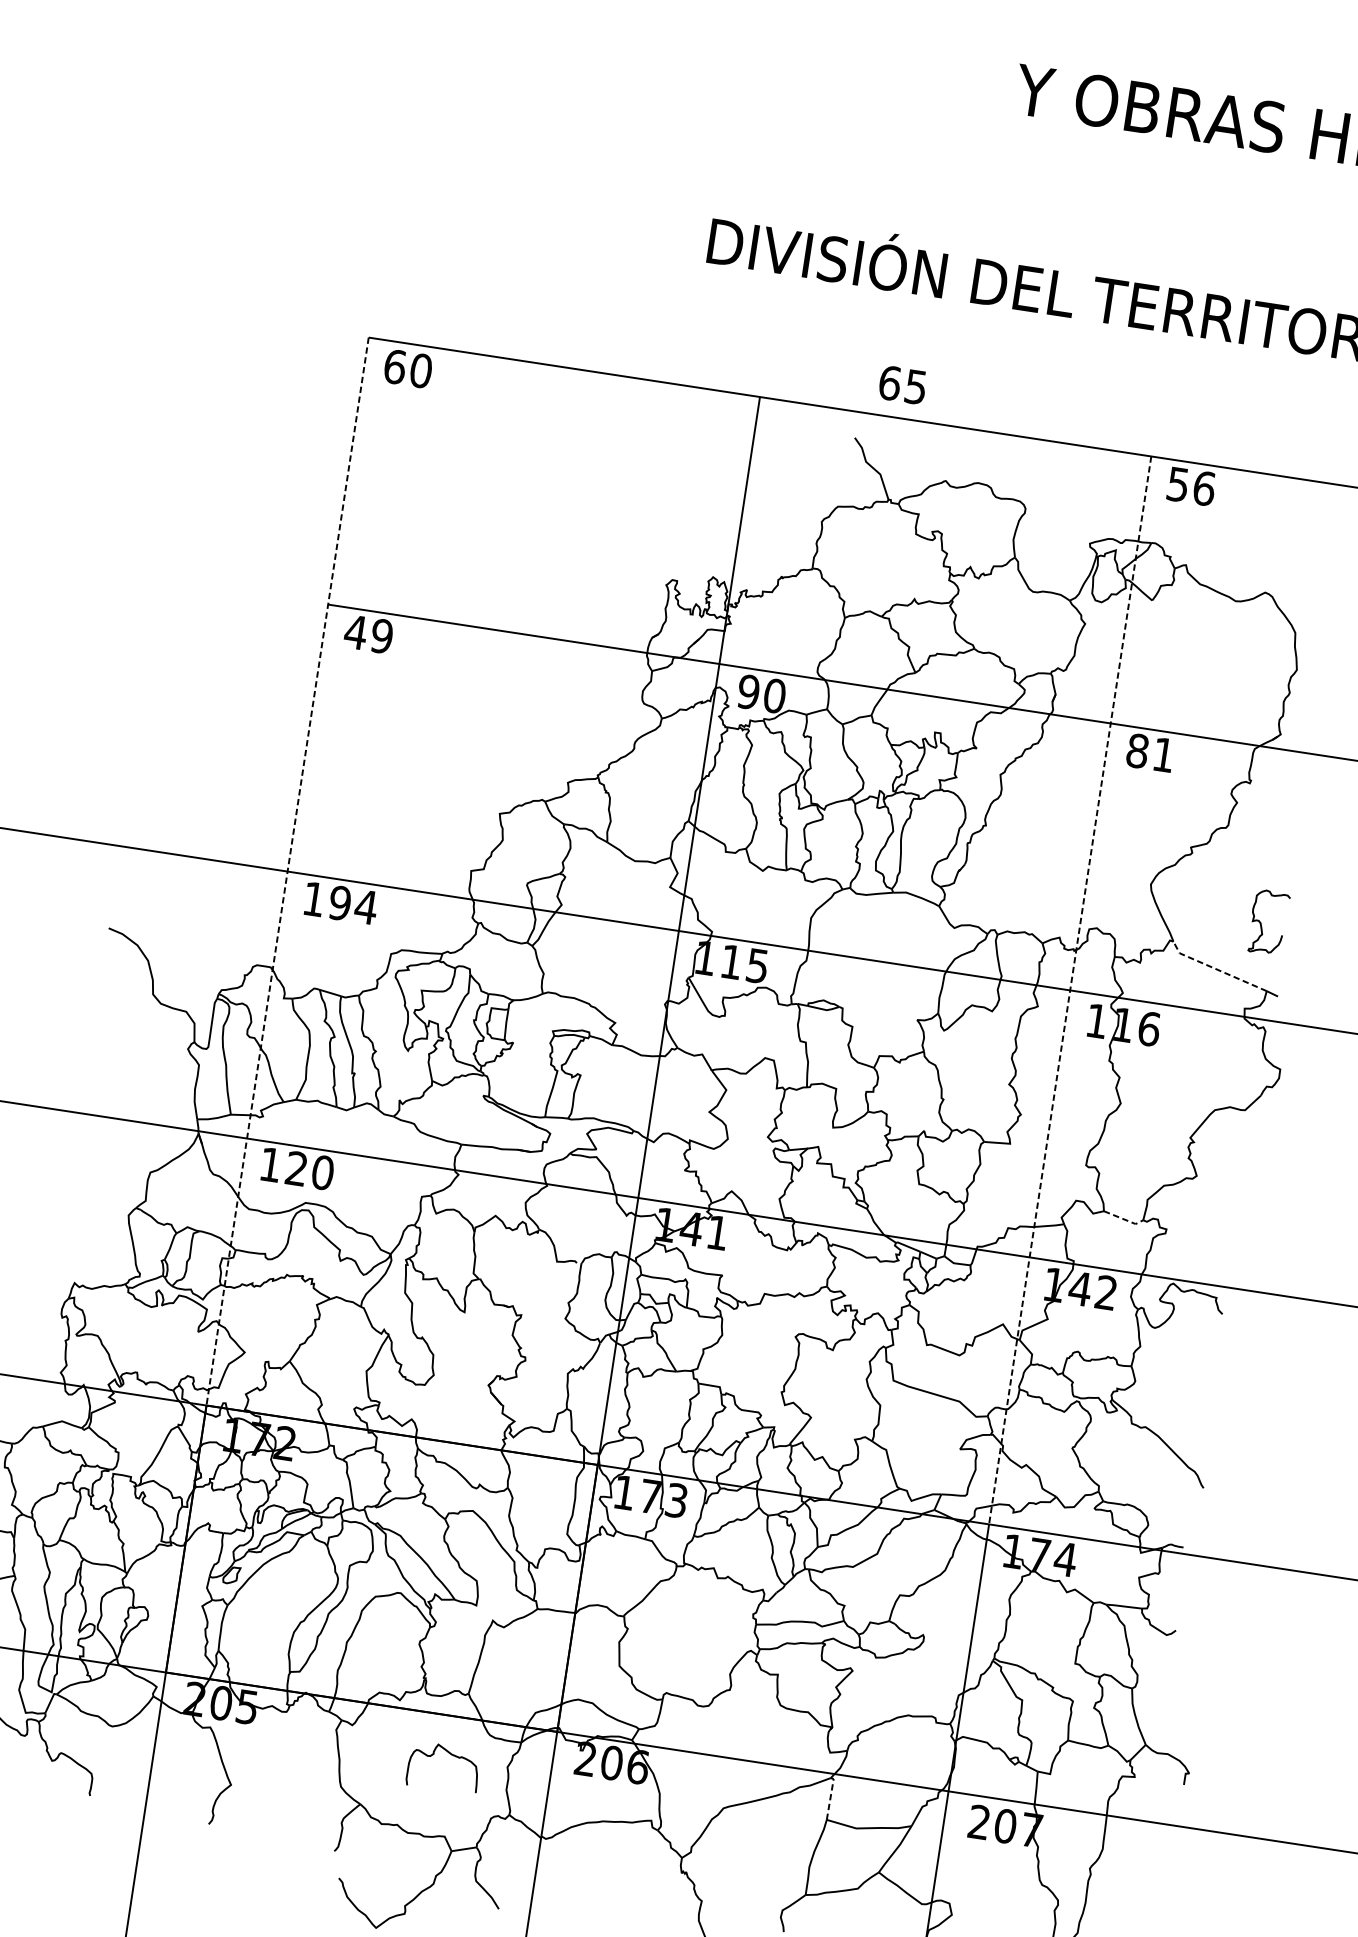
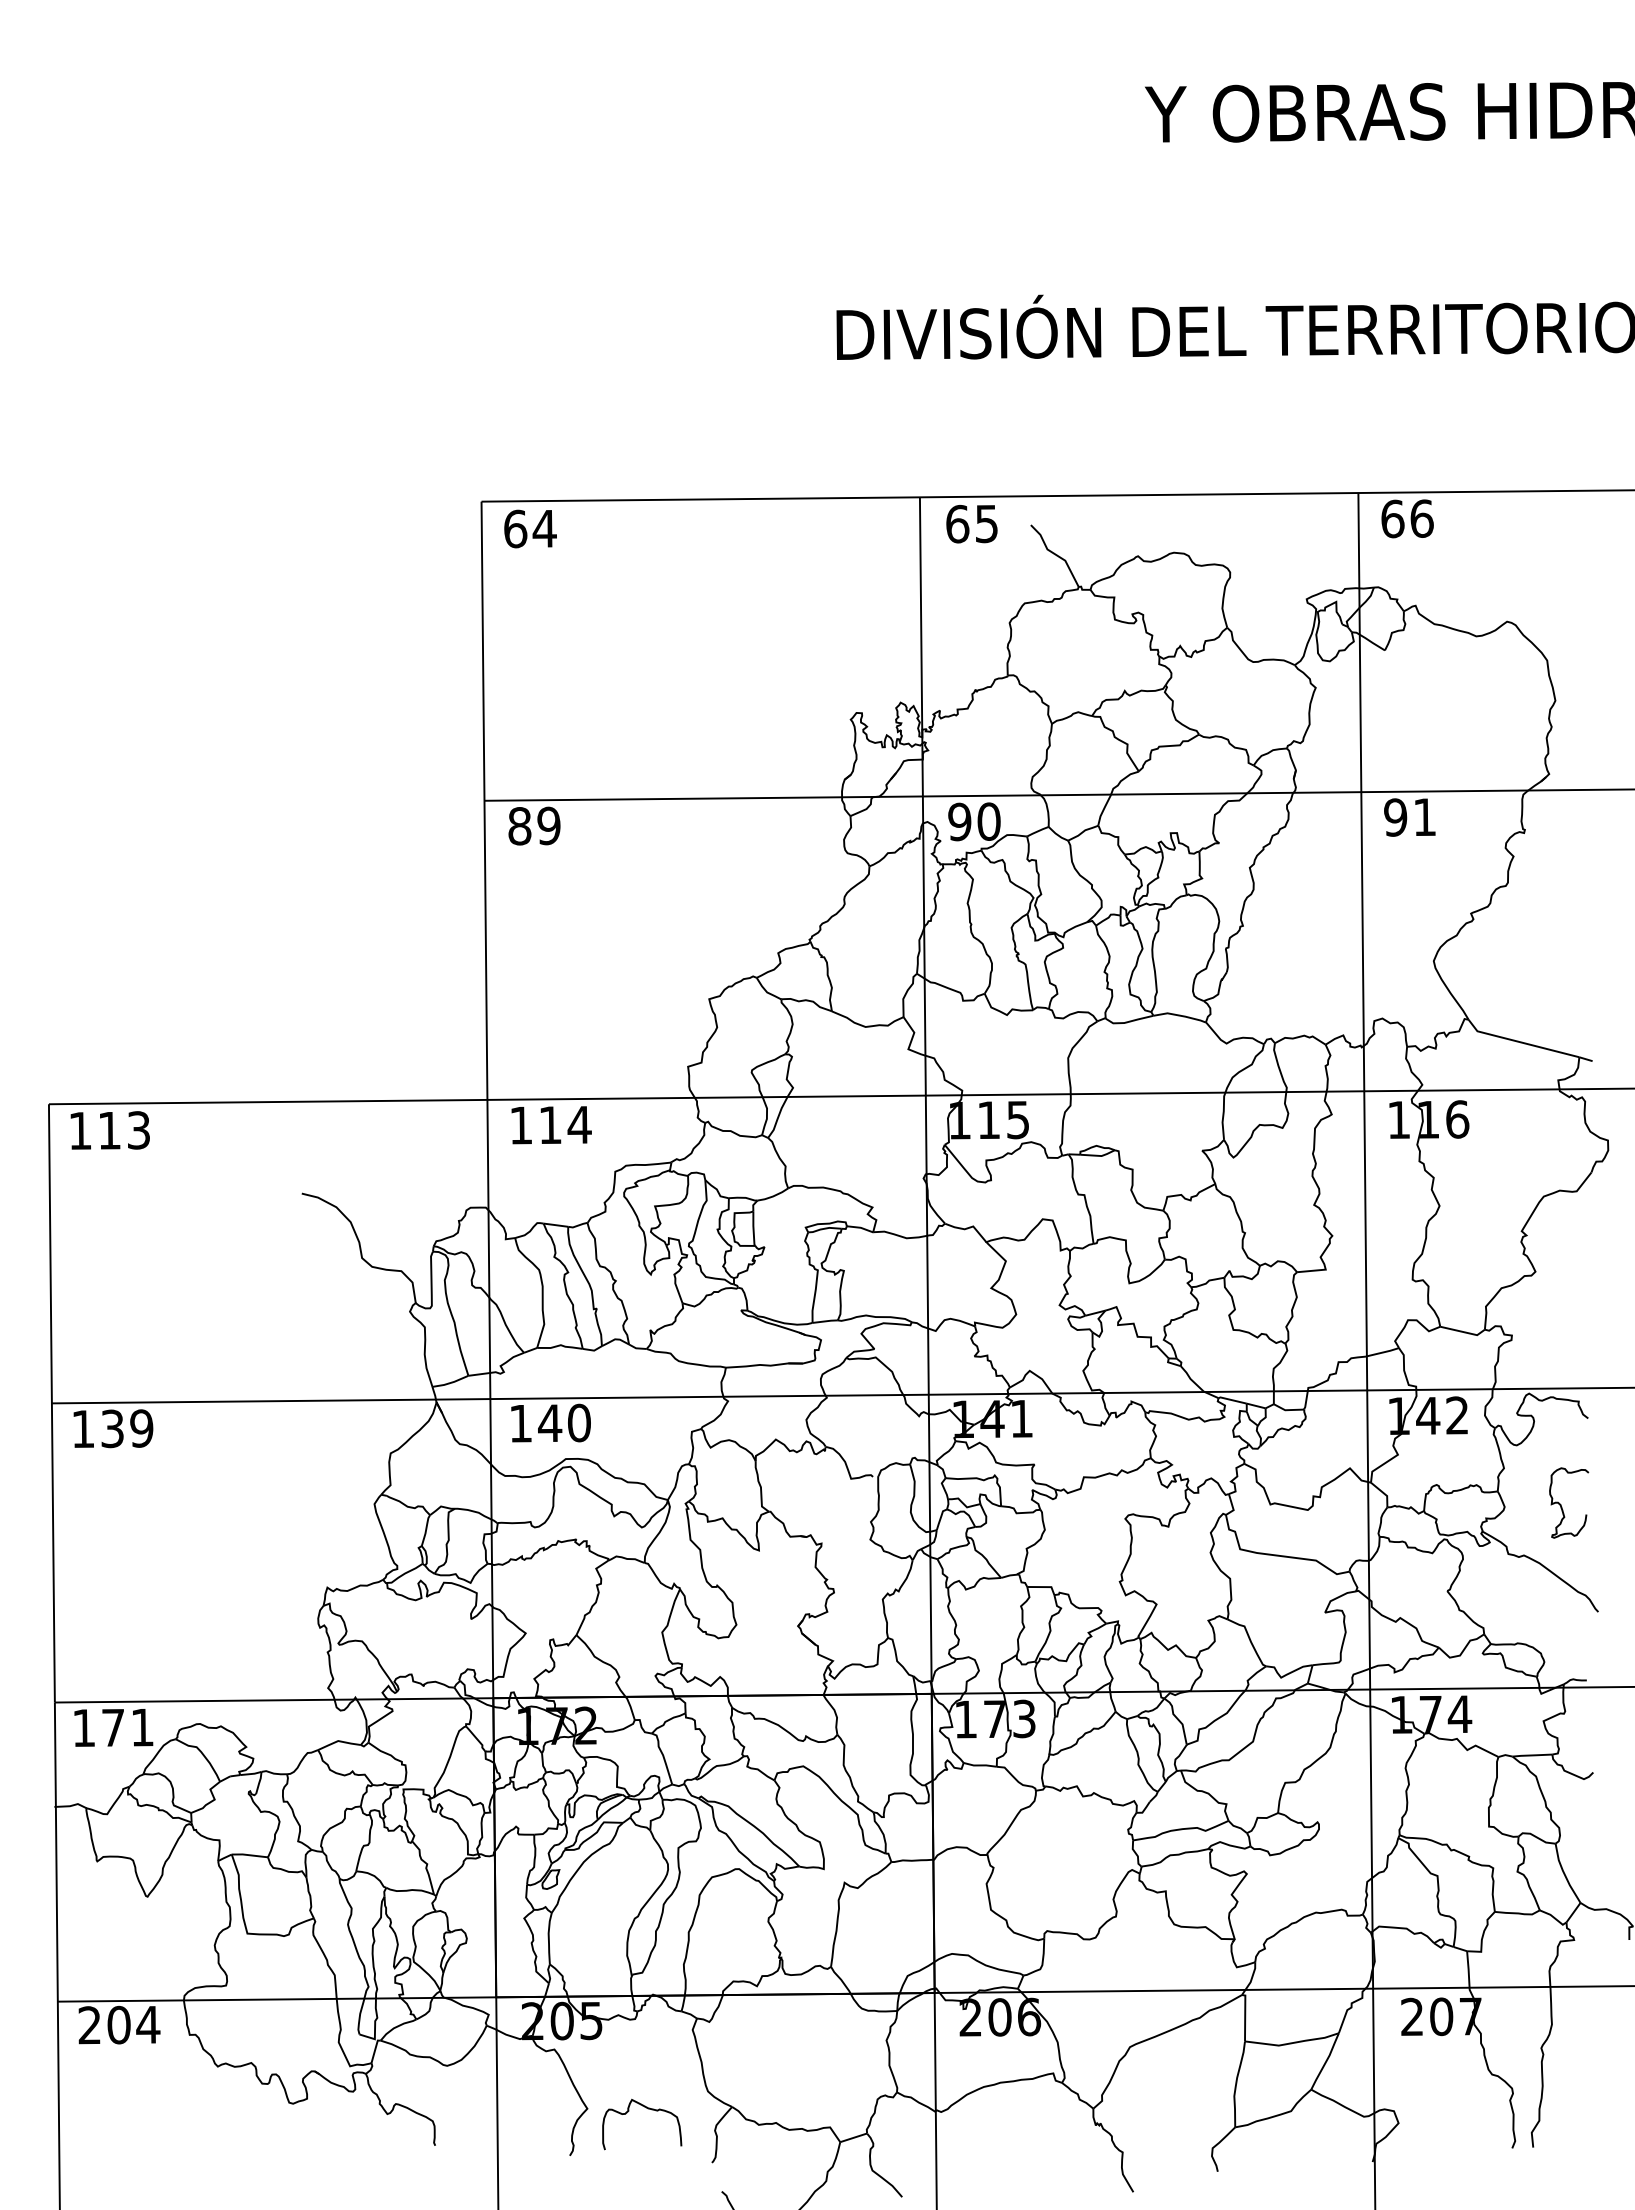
text: (420, 370) -> (544, 528), 60 -> 64
text: (902, 385) -> (971, 524), moved
text: (1178, 484) -> (1392, 518), 56 -> 66
text: (355, 632) -> (519, 826), 49 -> 89
text: (1137, 750) -> (1395, 817), 81 -> 91
line: (287, 872) -> (487, 1100), dashed -> solid
text: (339, 903) -> (549, 1125), 194 -> 114
curve: (1261, 922) -> (1561, 1504), moved
line: (1216, 969) -> (1520, 1042), dashed -> solid
line: (1070, 990) -> (1364, 1091), dashed -> solid
text: (297, 1168) -> (550, 1422), 120 -> 140
line: (1124, 1219) -> (1464, 1332), dashed -> solid
curve: (451, 1755) -> (648, 2109), moved
line: (830, 1796) -> (1245, 2015), dashed -> solid

